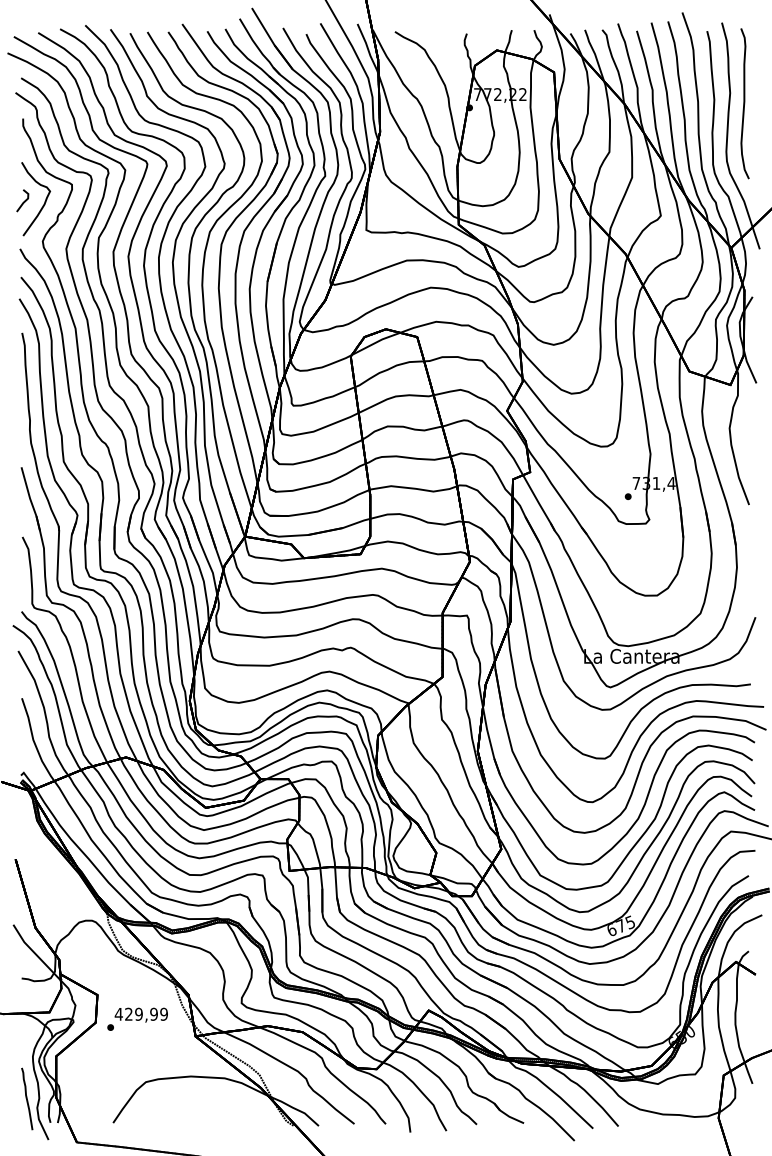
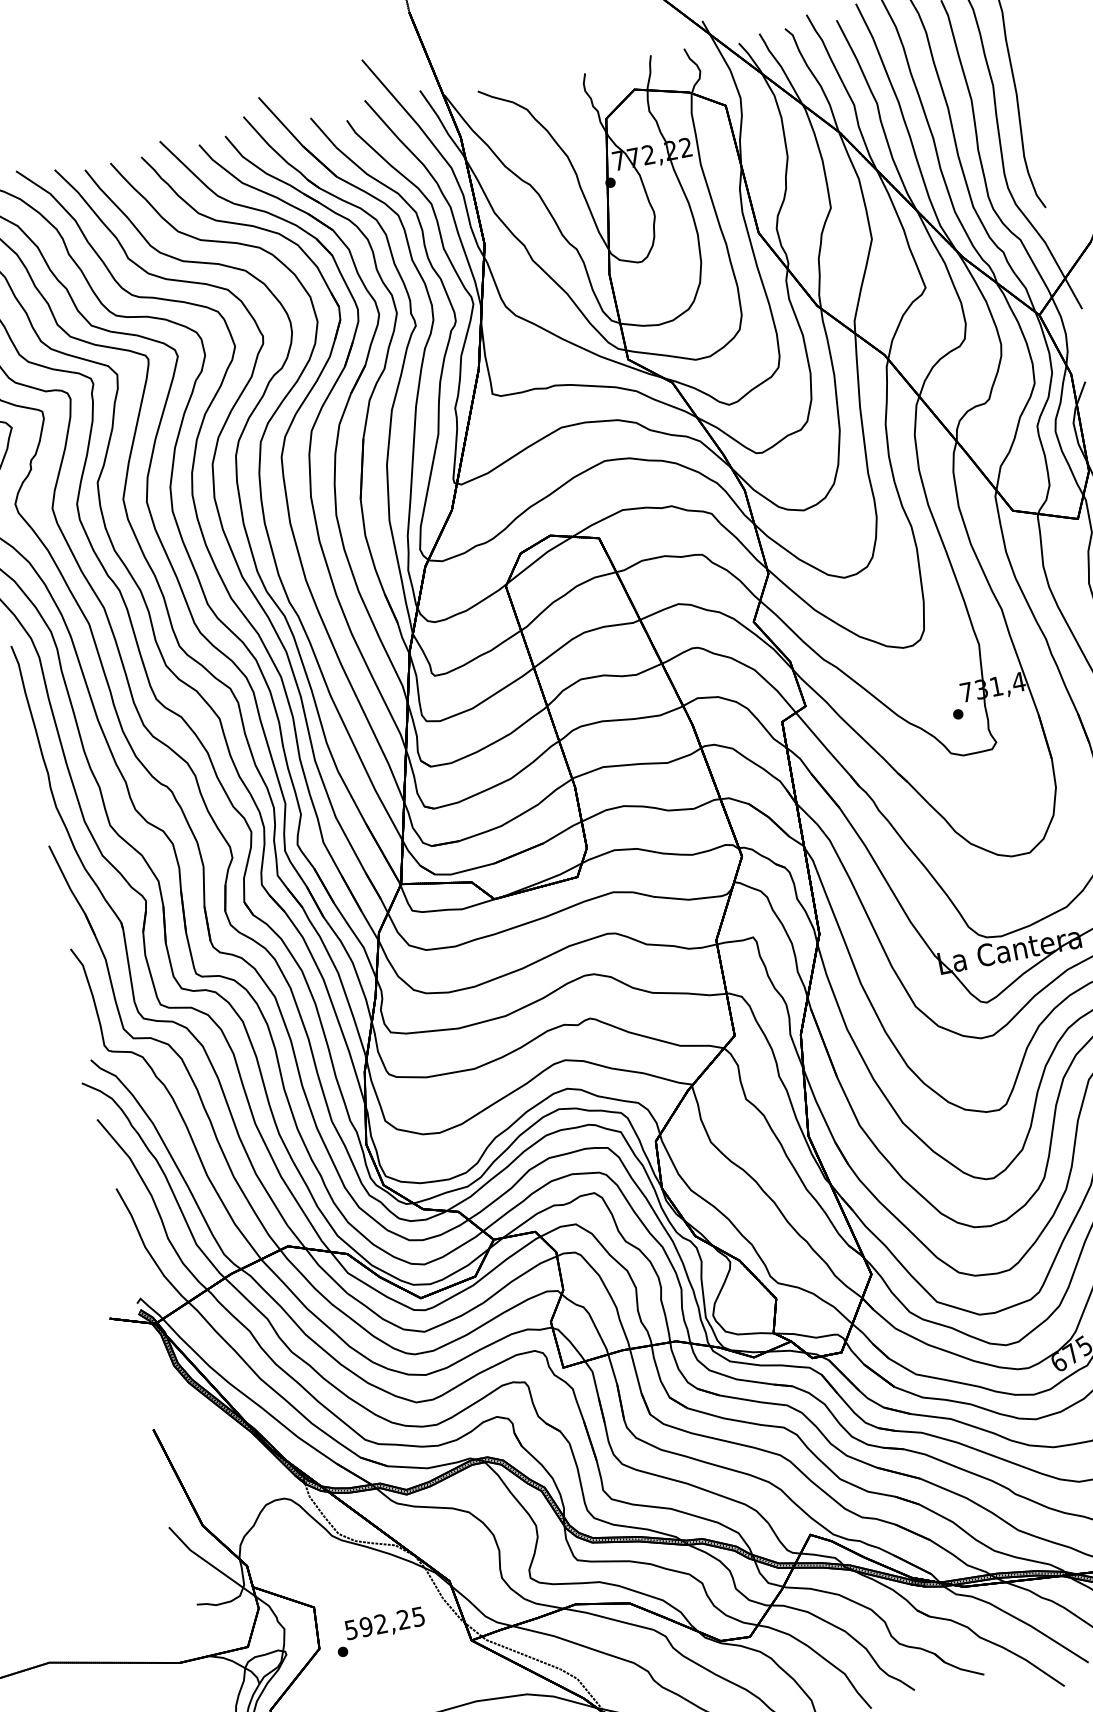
text: (140, 1013) -> (383, 1622), 429,99 -> 592,25

